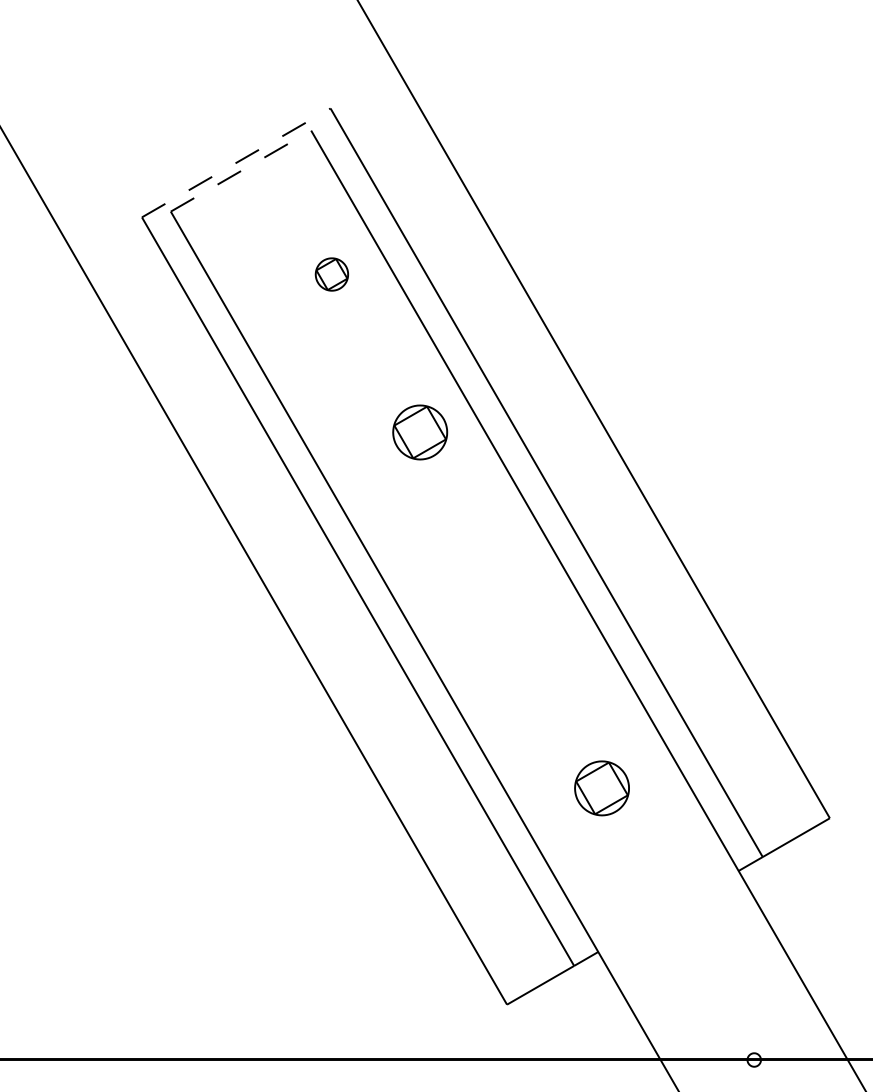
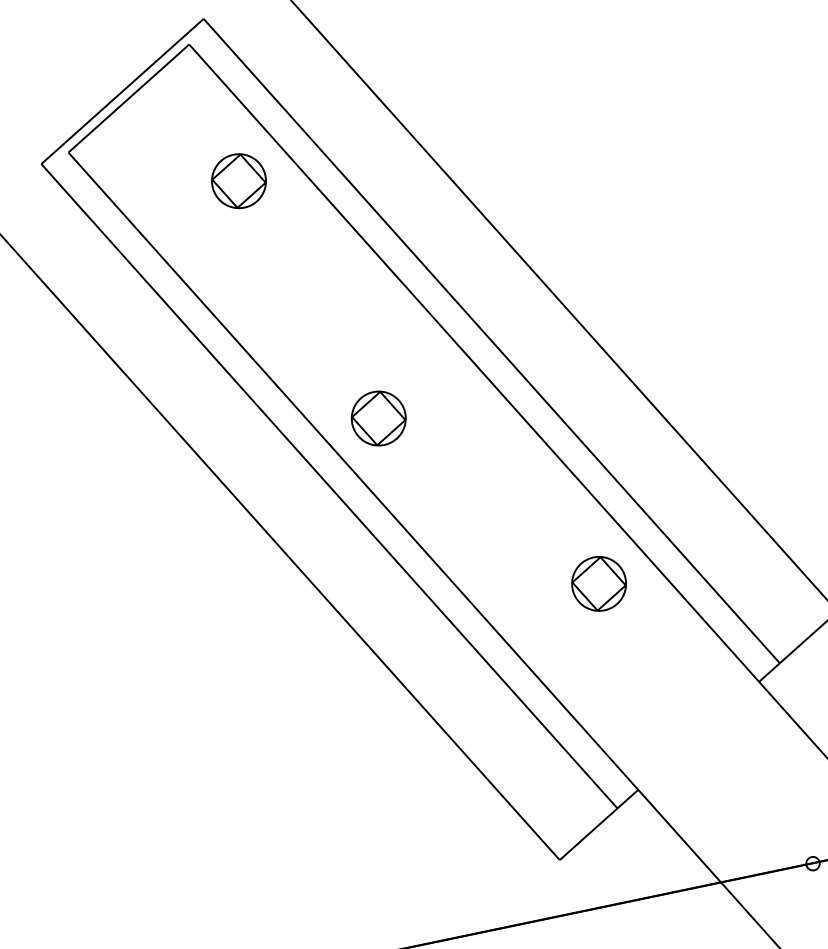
line: (236, 162) -> (122, 91), dashed -> solid
line: (241, 170) -> (129, 97), dashed -> solid
part: (331, 274) -> (238, 181), size x1.67
part: (420, 432) -> (379, 418), moved
part: (601, 788) -> (598, 584), moved

